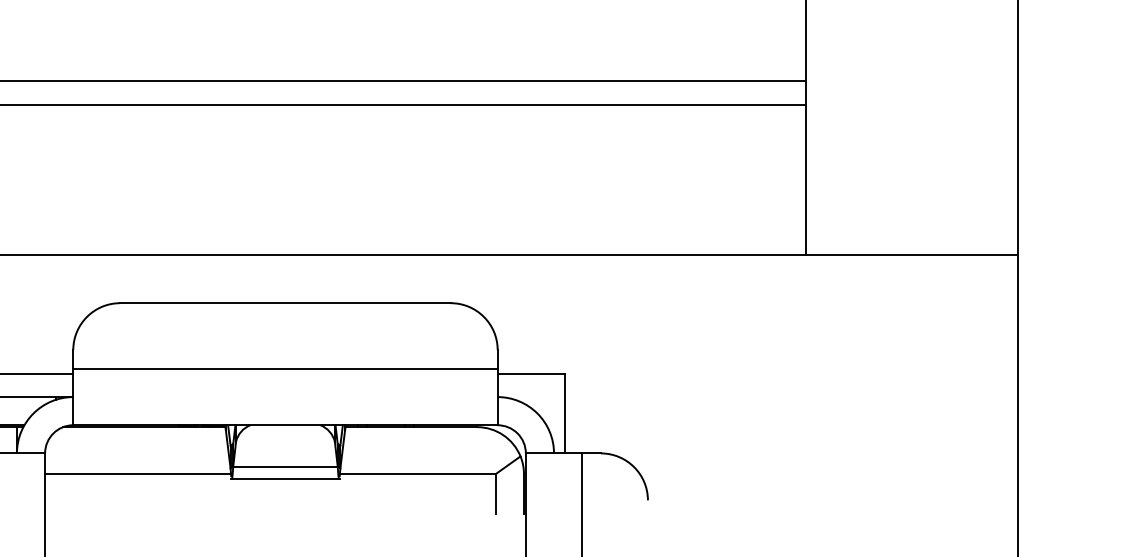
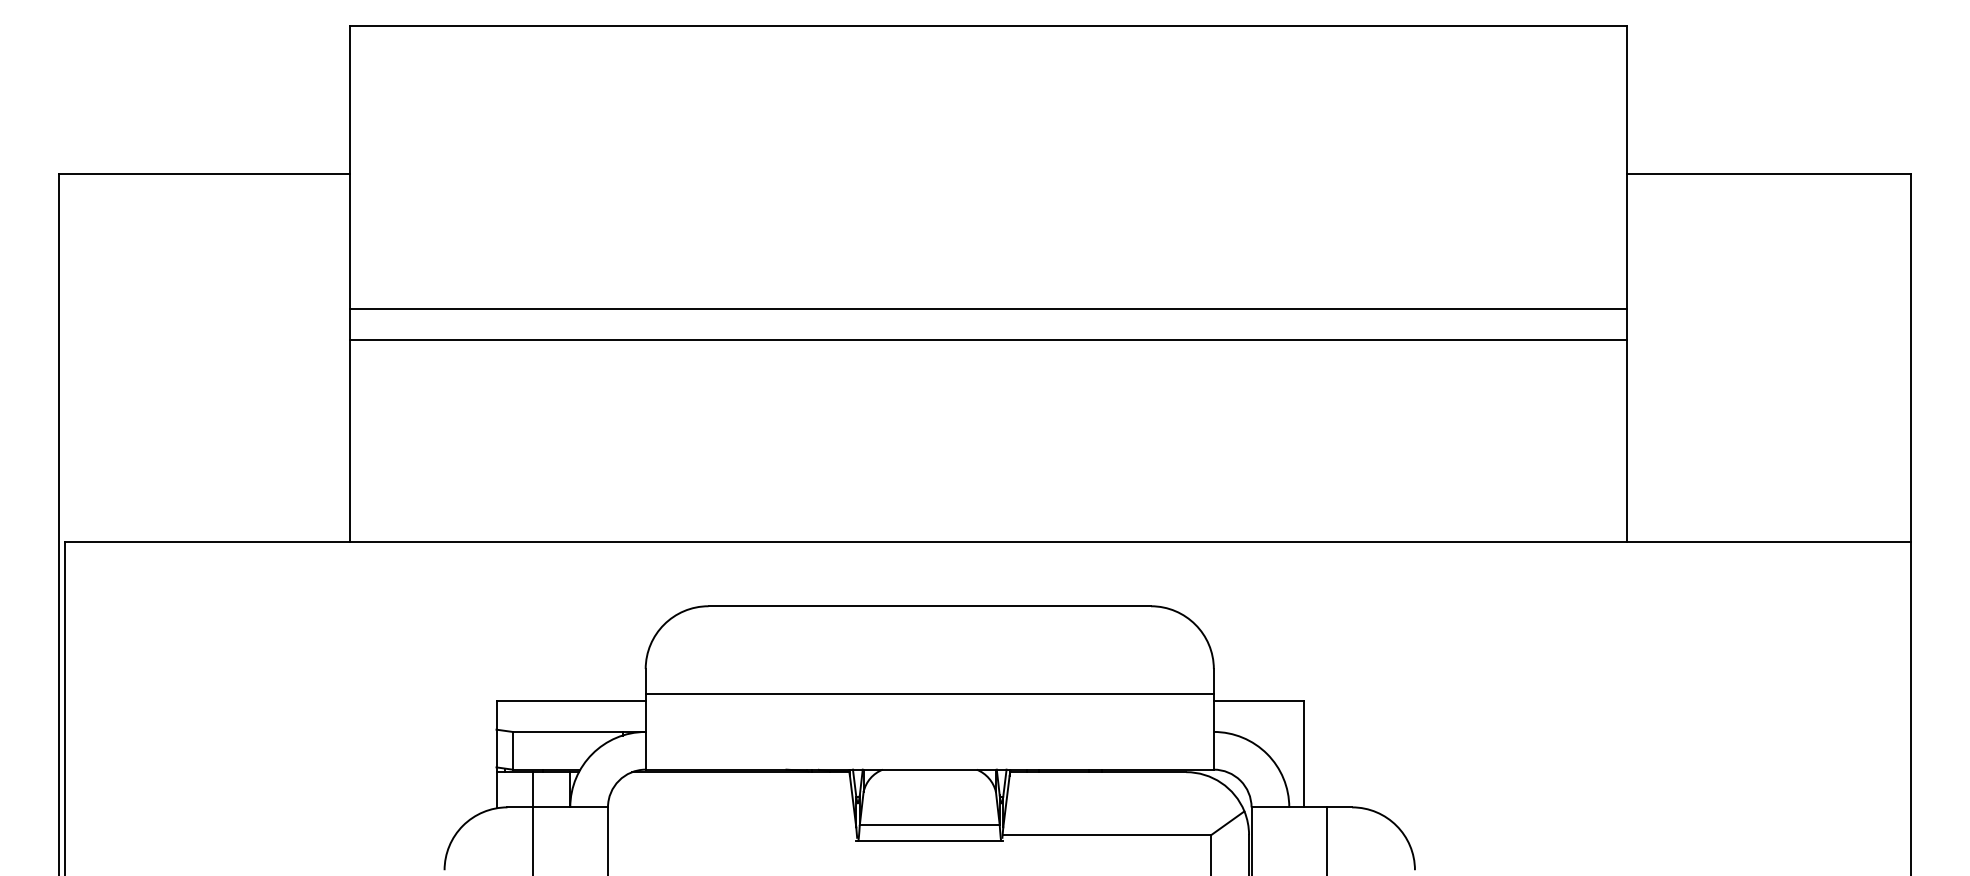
line: (137, 474) -> (731, 835), removed

